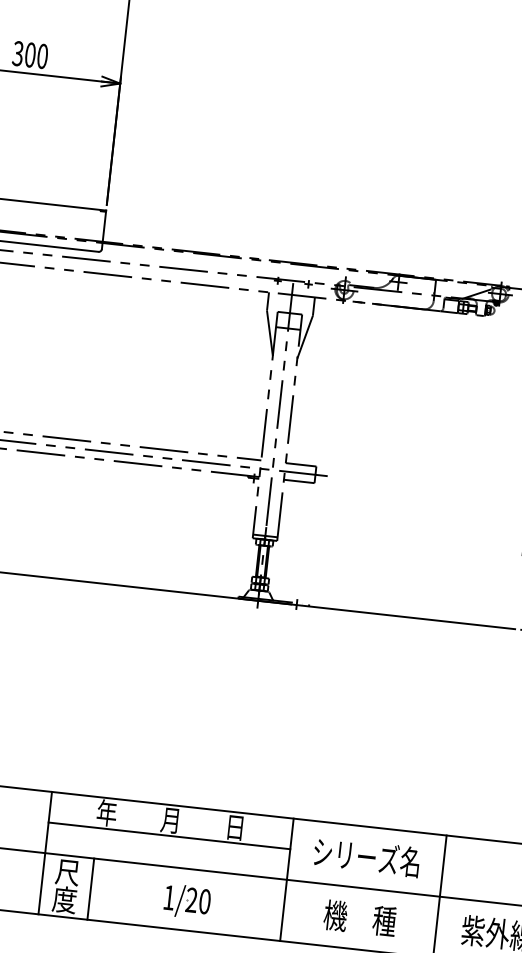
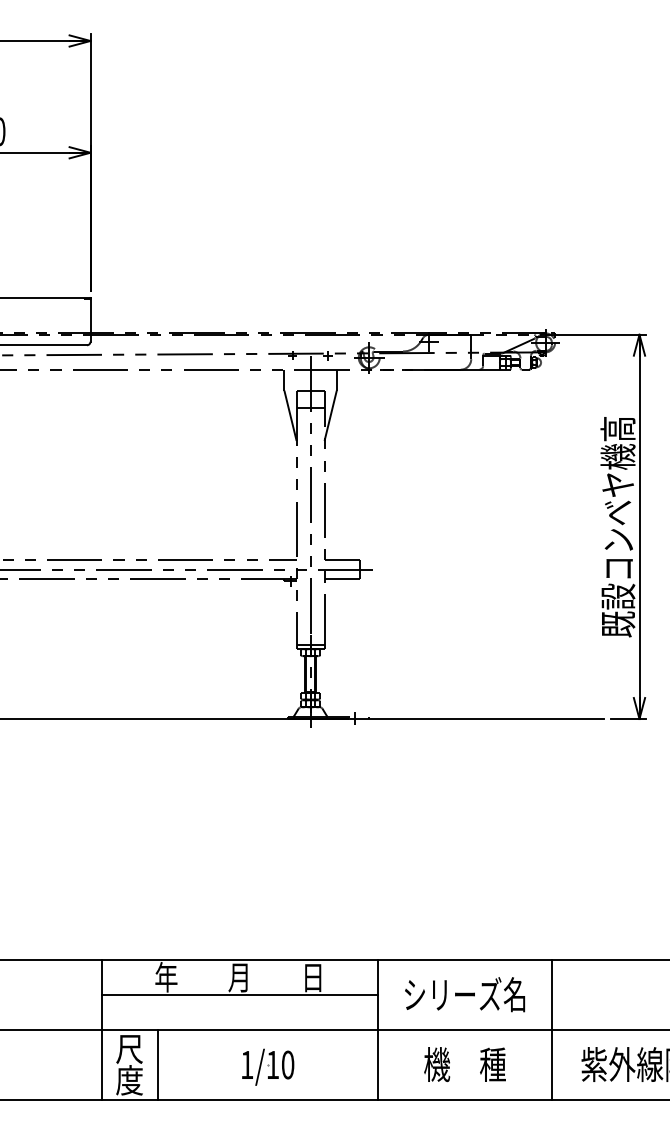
text: (191, 899) -> (272, 1064), 1/20 -> 1/10

